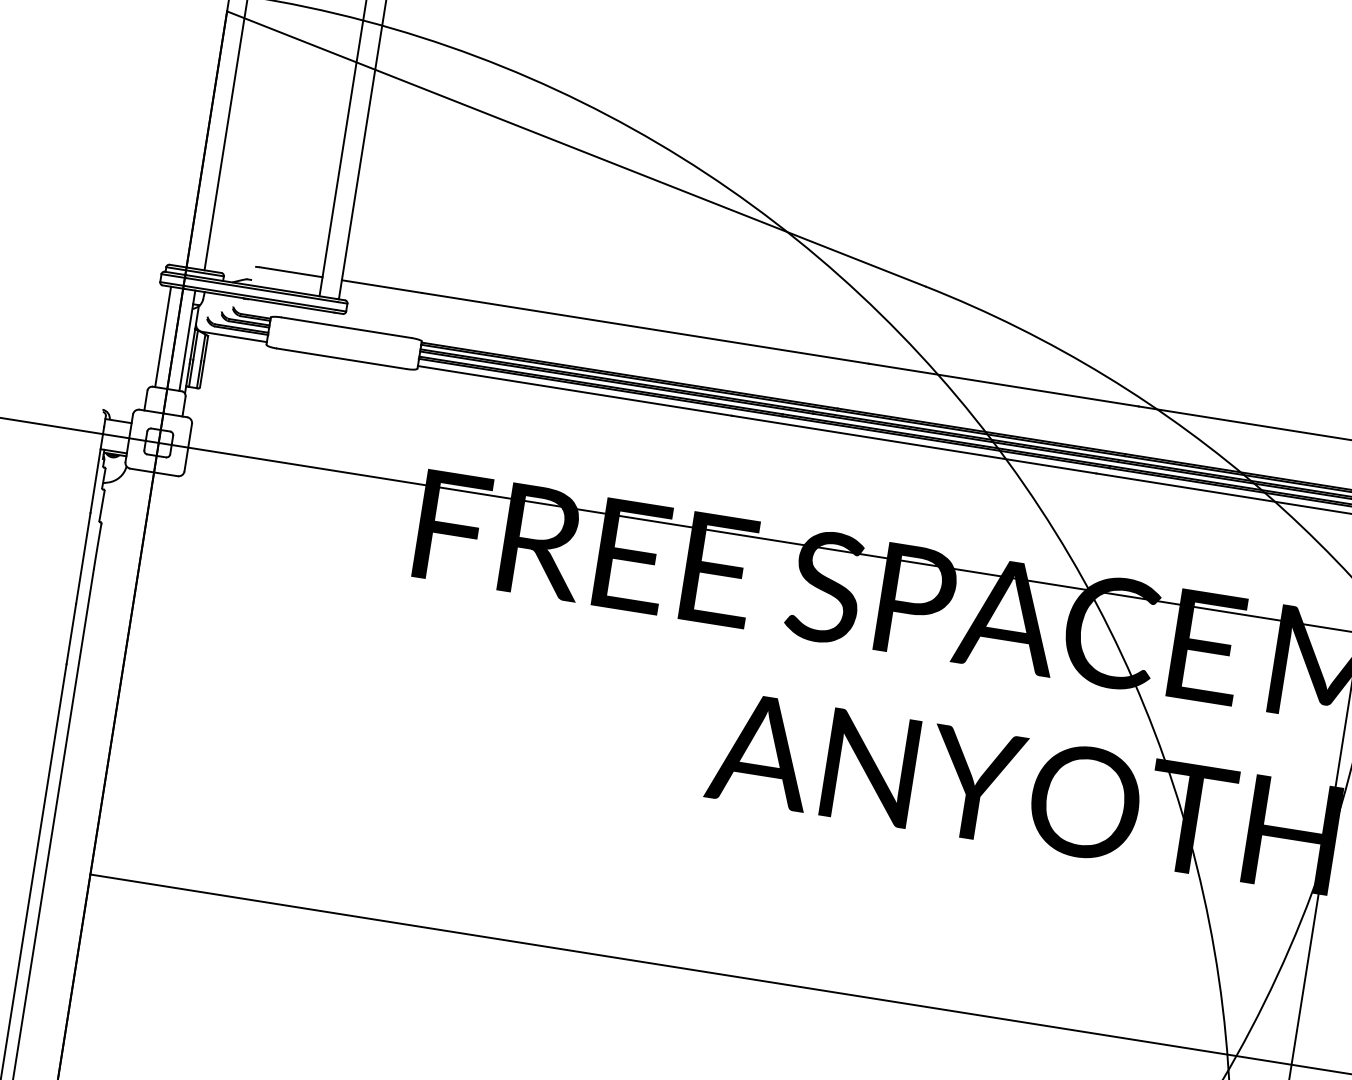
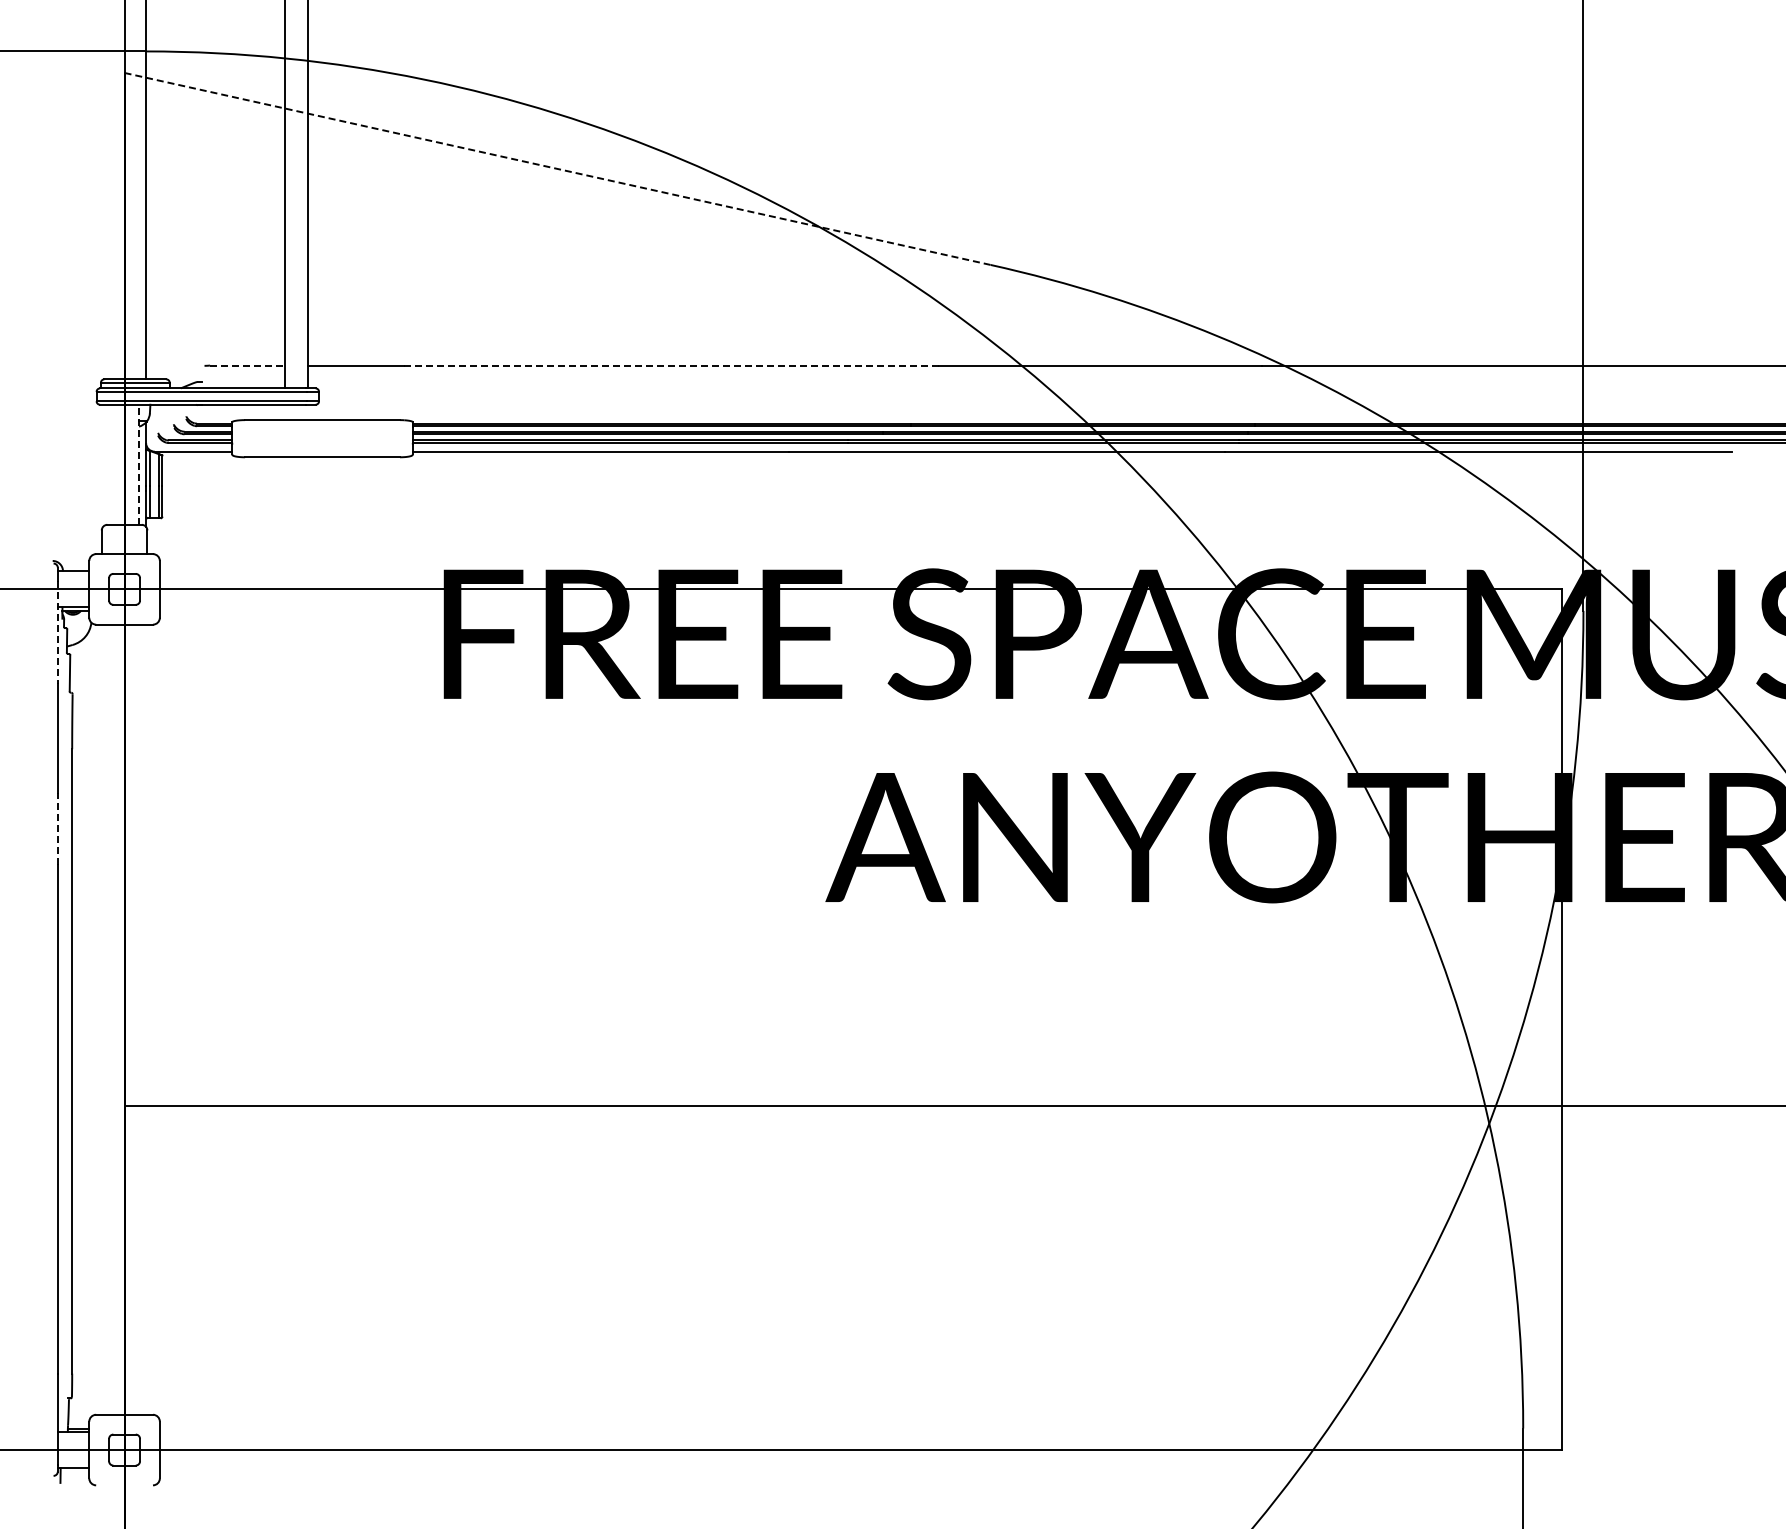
line: (576, 148) -> (557, 168), solid -> dashed
line: (291, 272) -> (247, 365), solid -> dashed
line: (645, 328) -> (671, 365), solid -> dashed
line: (163, 336) -> (110, 464), removed
line: (187, 340) -> (139, 464), solid -> dashed
line: (96, 470) -> (57, 632), solid -> dashed
line: (71, 633) -> (57, 828), solid -> dashed

